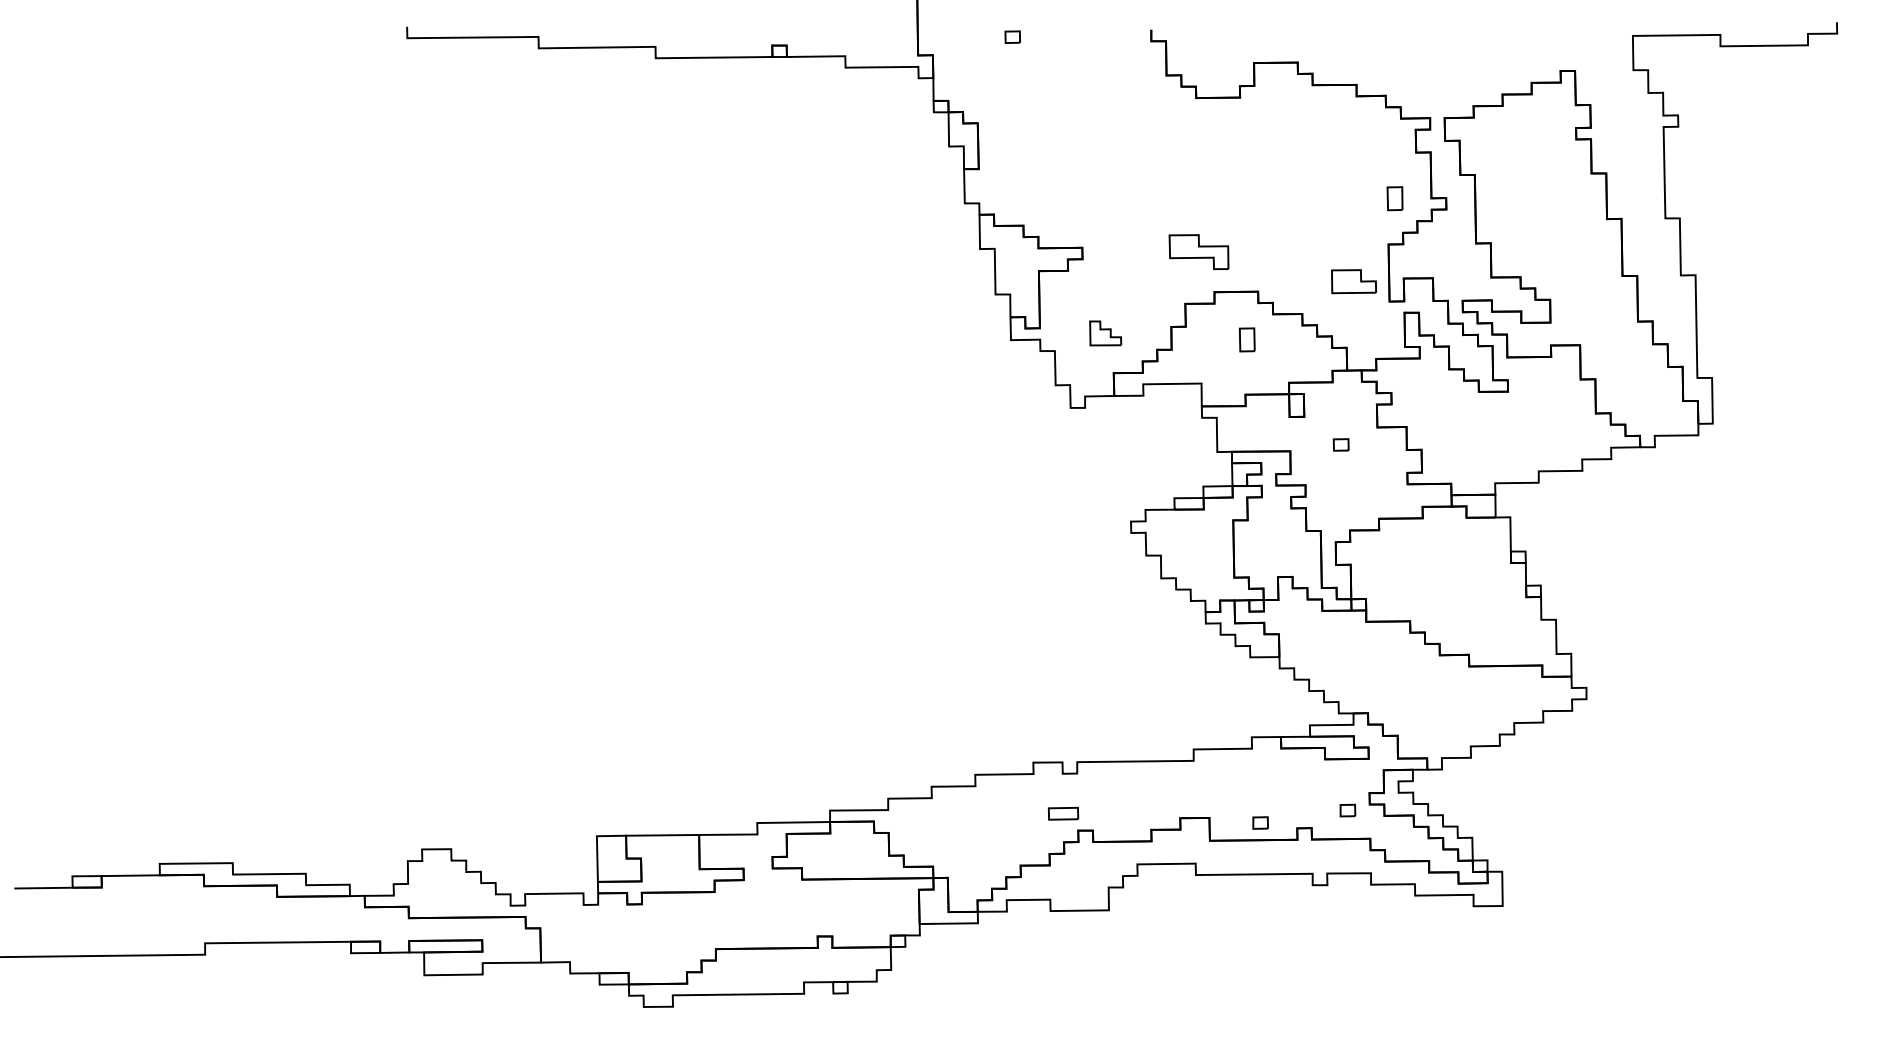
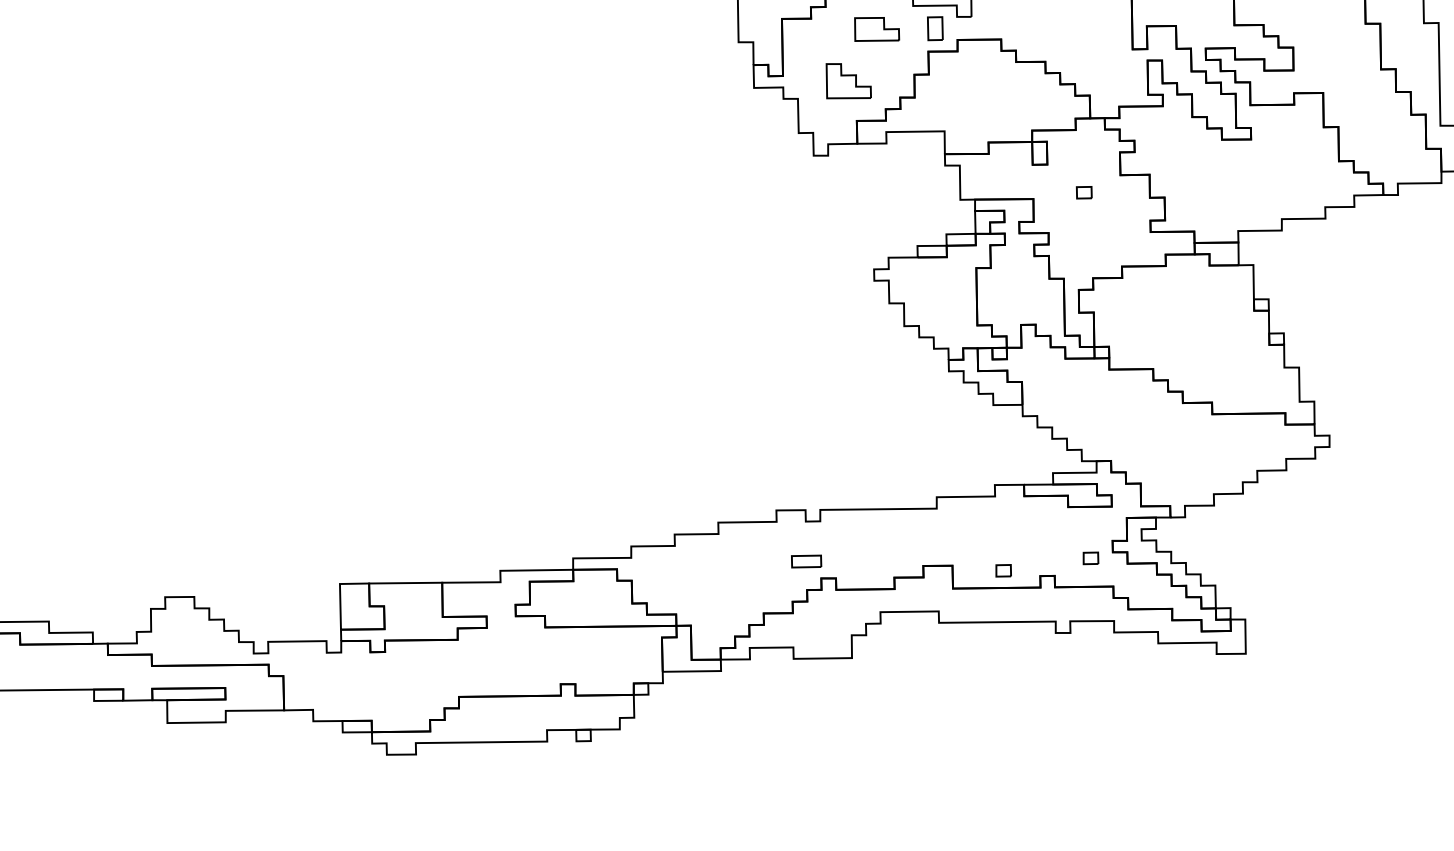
part: (1353, 281) -> (876, 29), moved
part: (1105, 333) -> (848, 81), size x1.43
part: (1246, 339) -> (934, 28), moved

